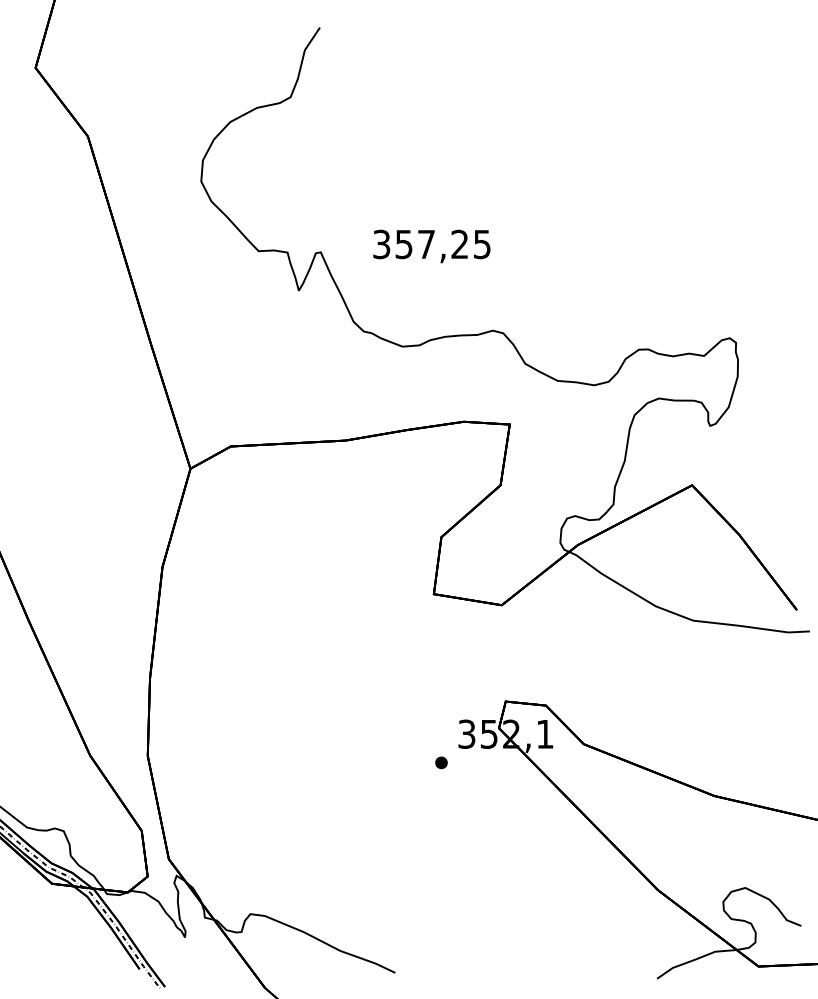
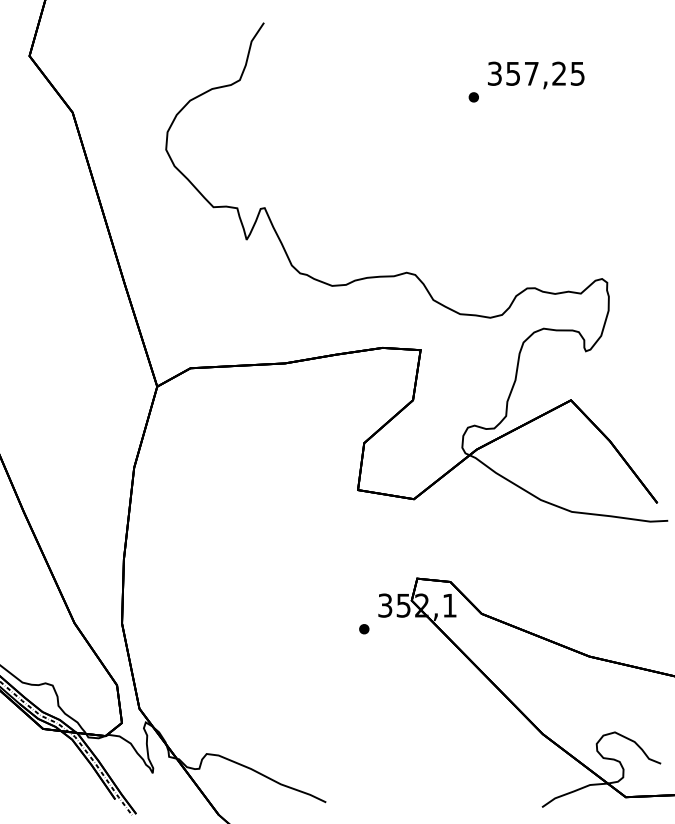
part: (574, 117) -> (474, 96), added
text: (431, 246) -> (535, 75), moved

